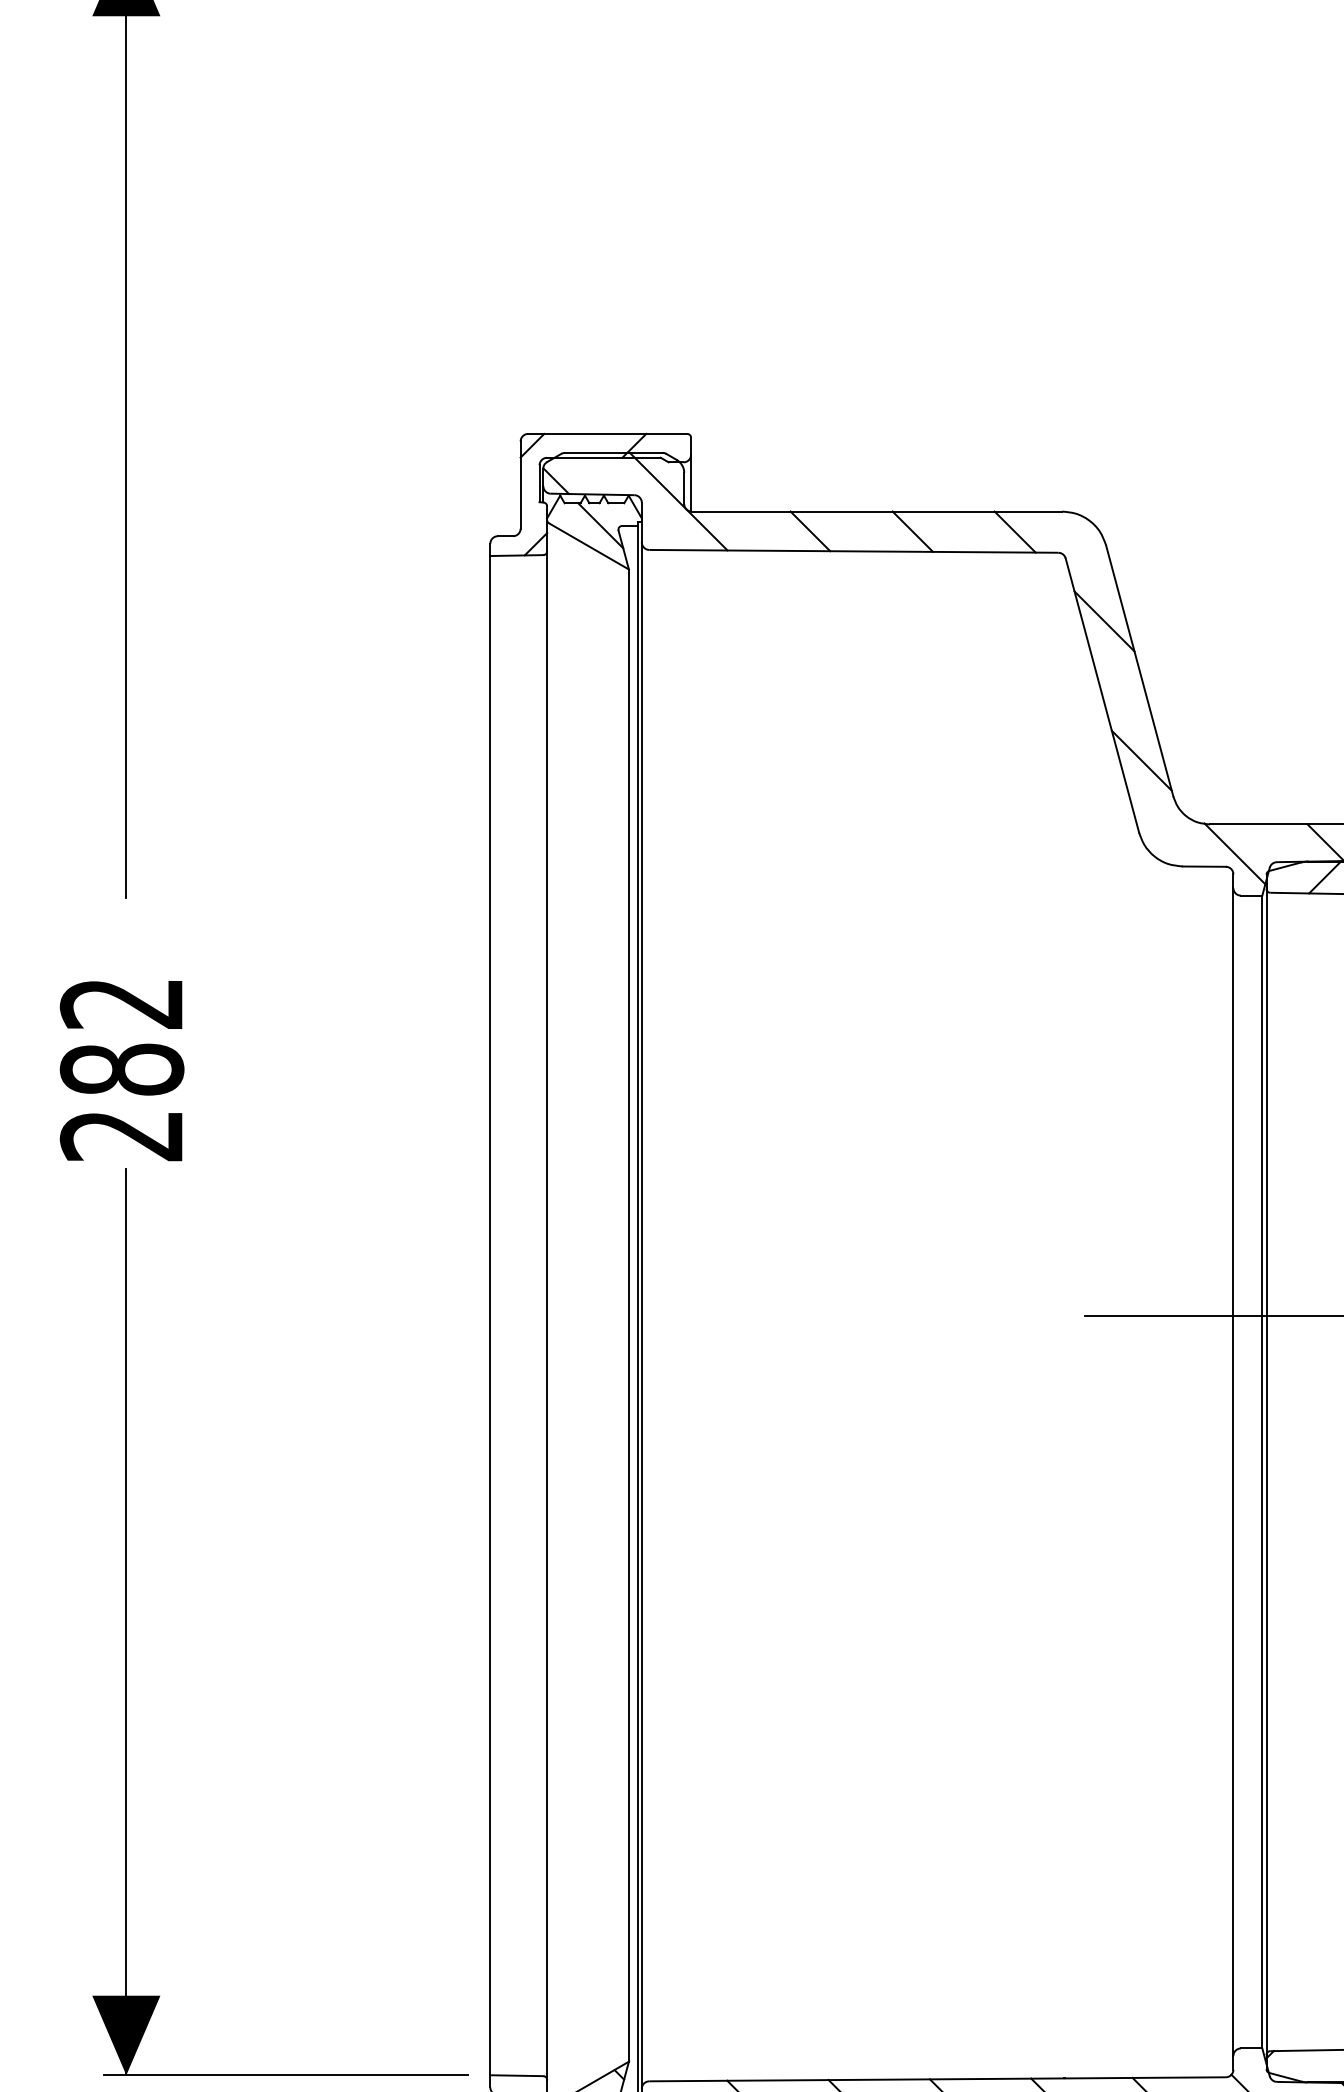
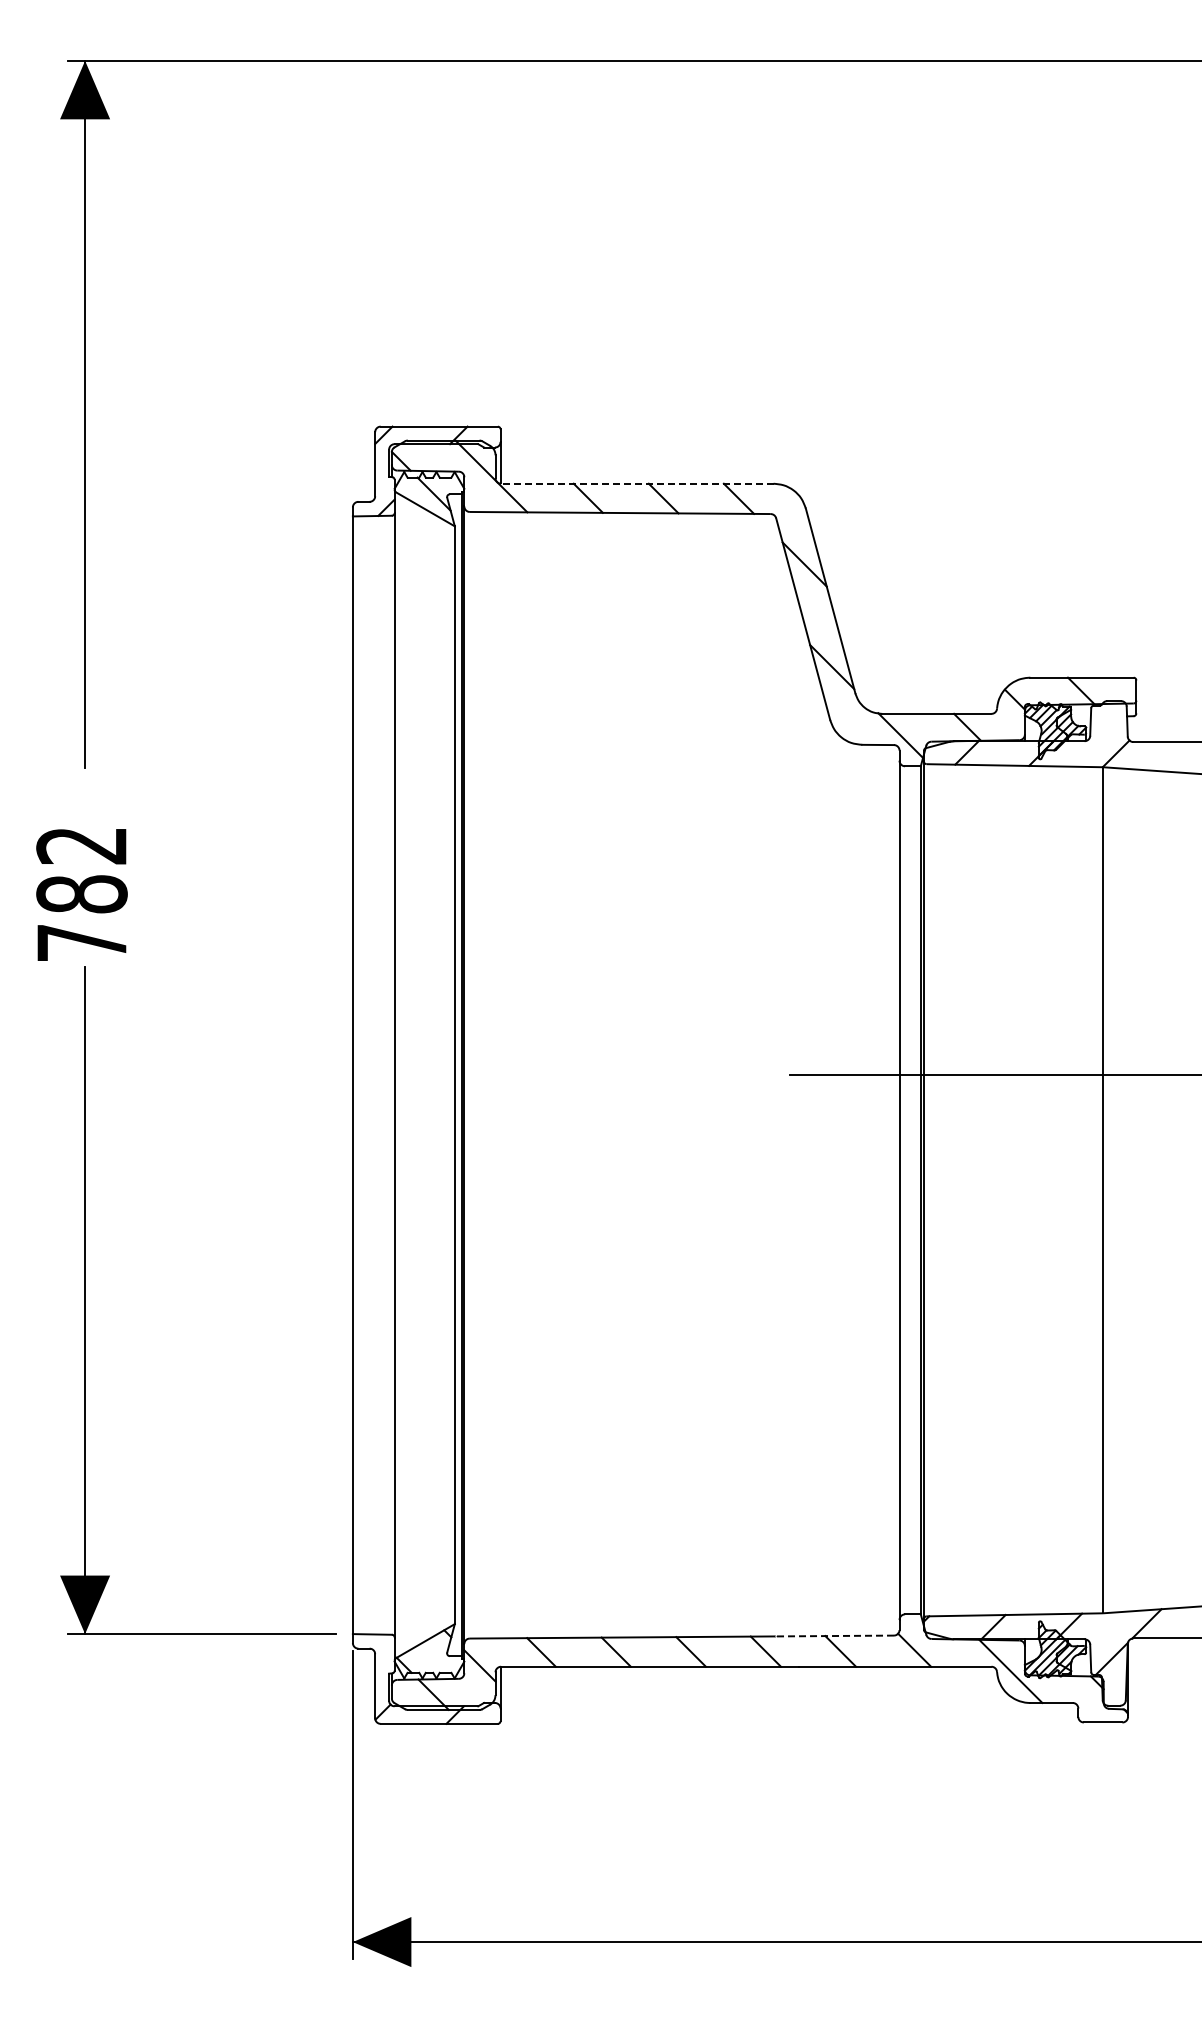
line: (875, 511) -> (636, 483), solid -> dashed
text: (121, 1136) -> (81, 943), 282 -> 782
line: (1144, 2078) -> (834, 1636), solid -> dashed

